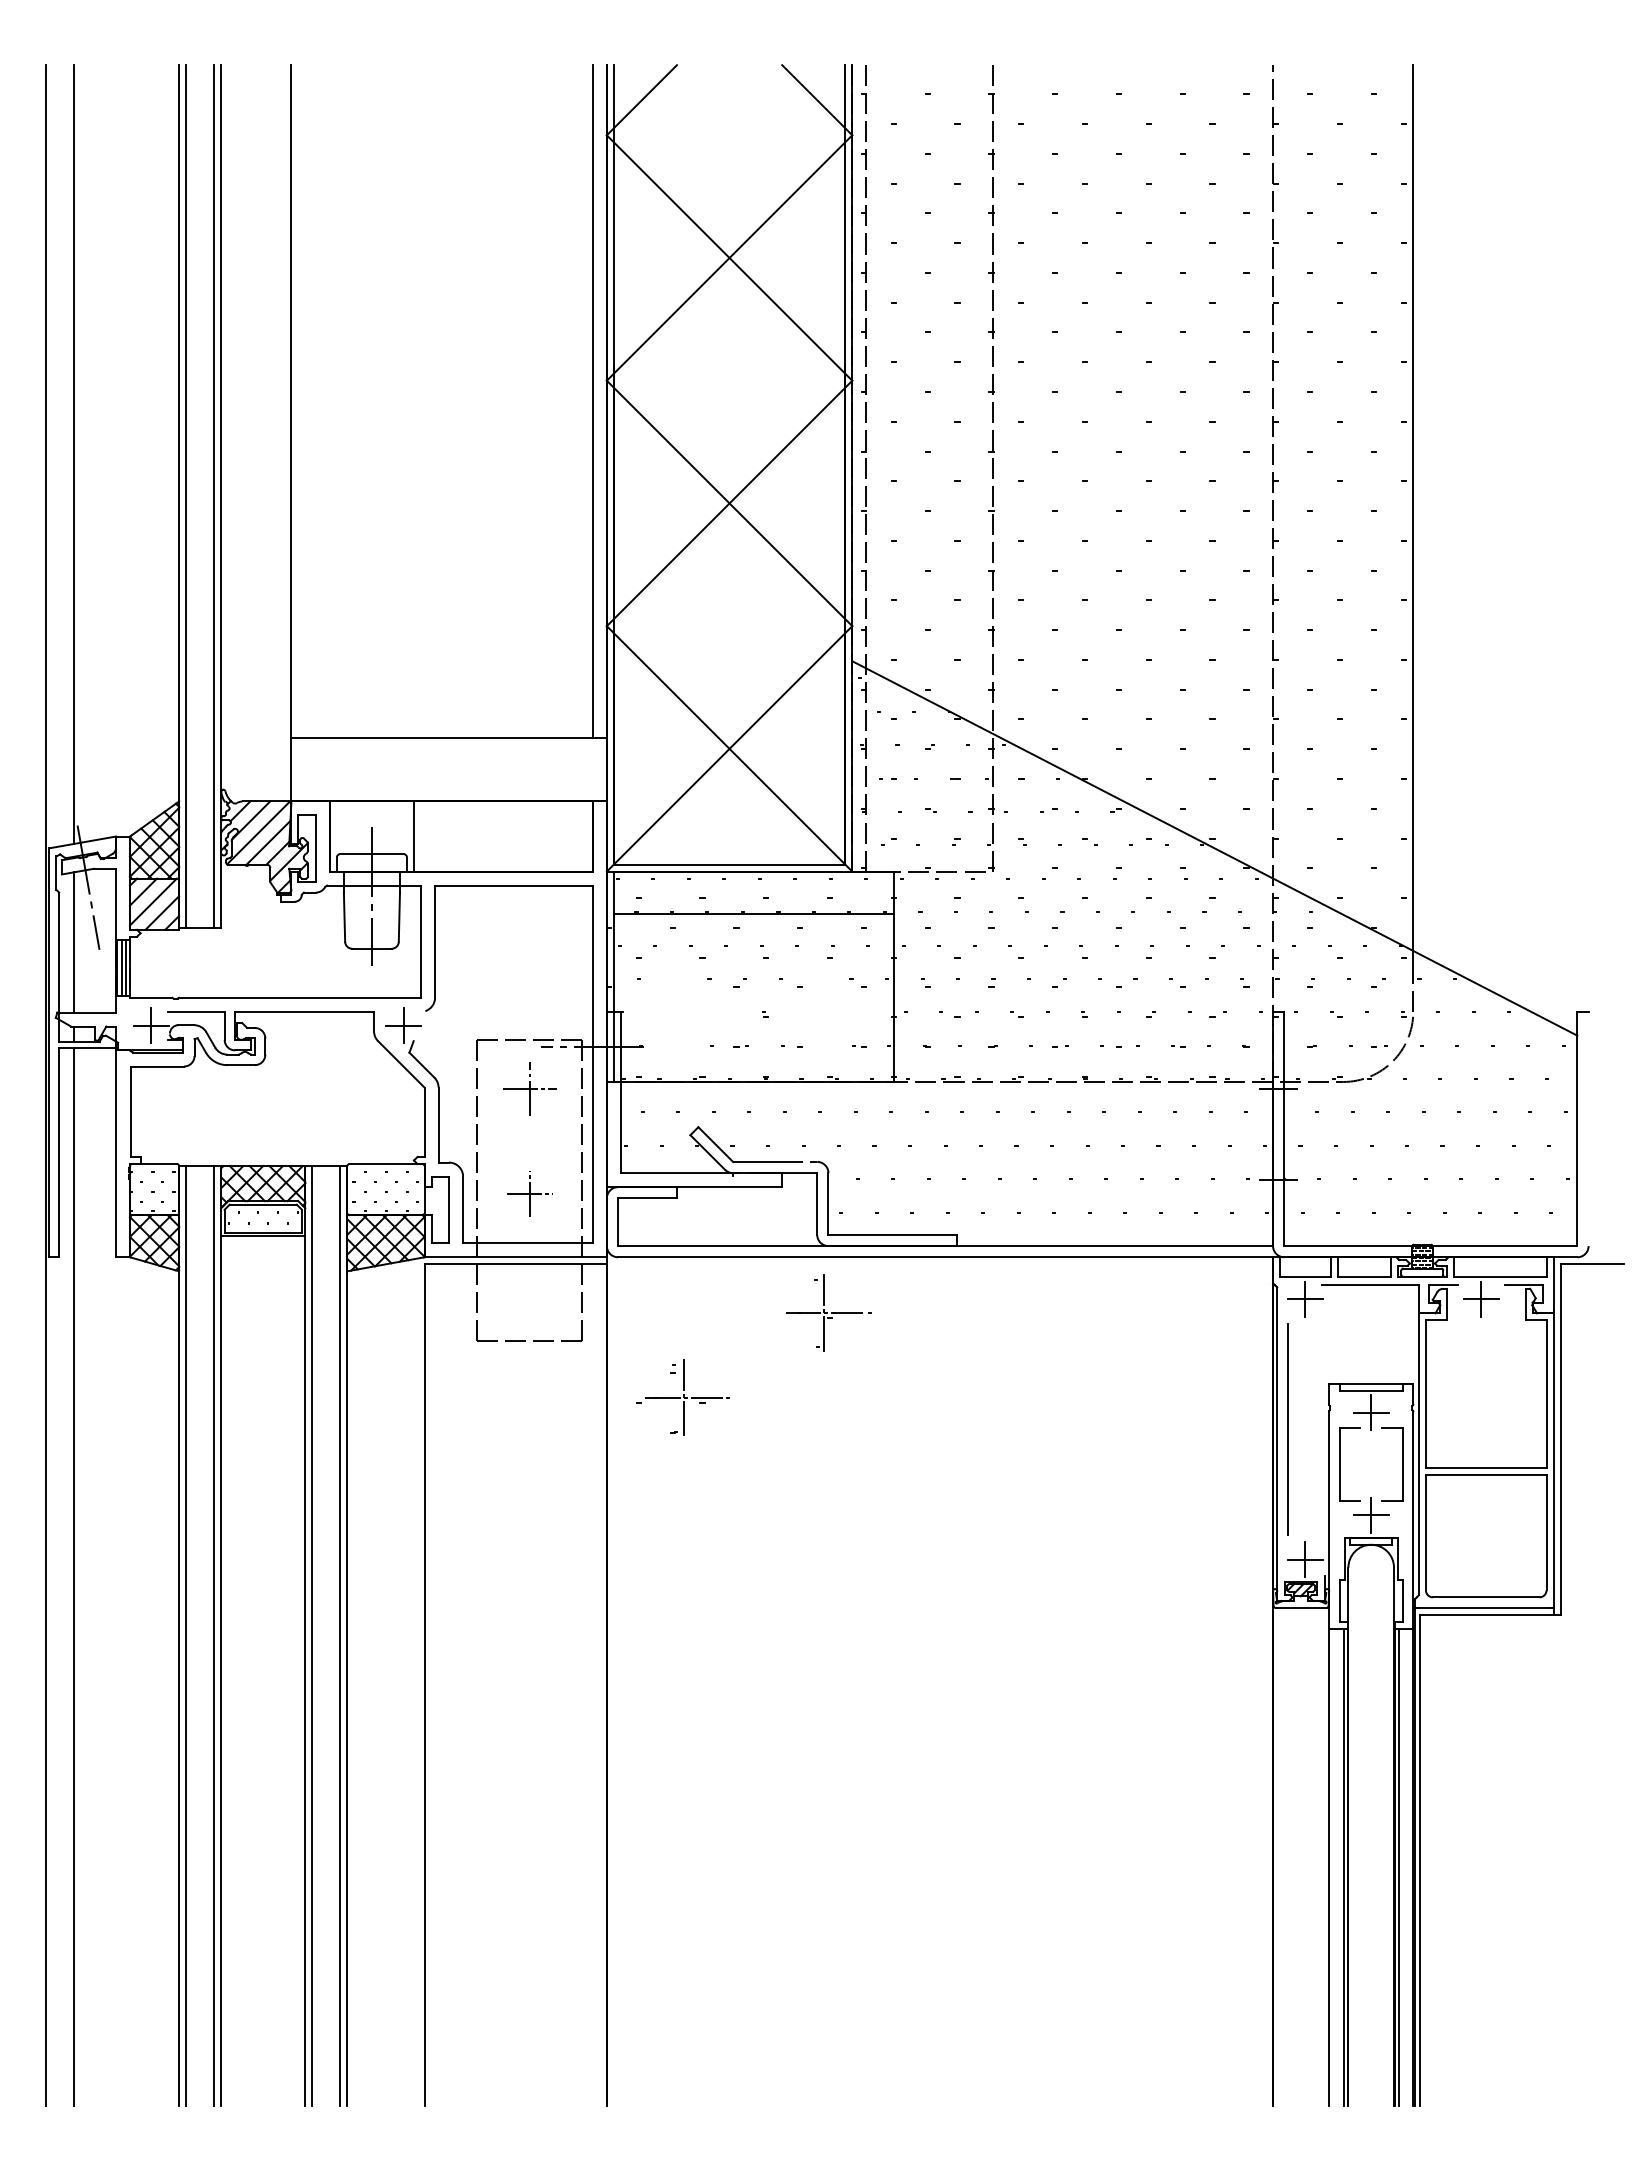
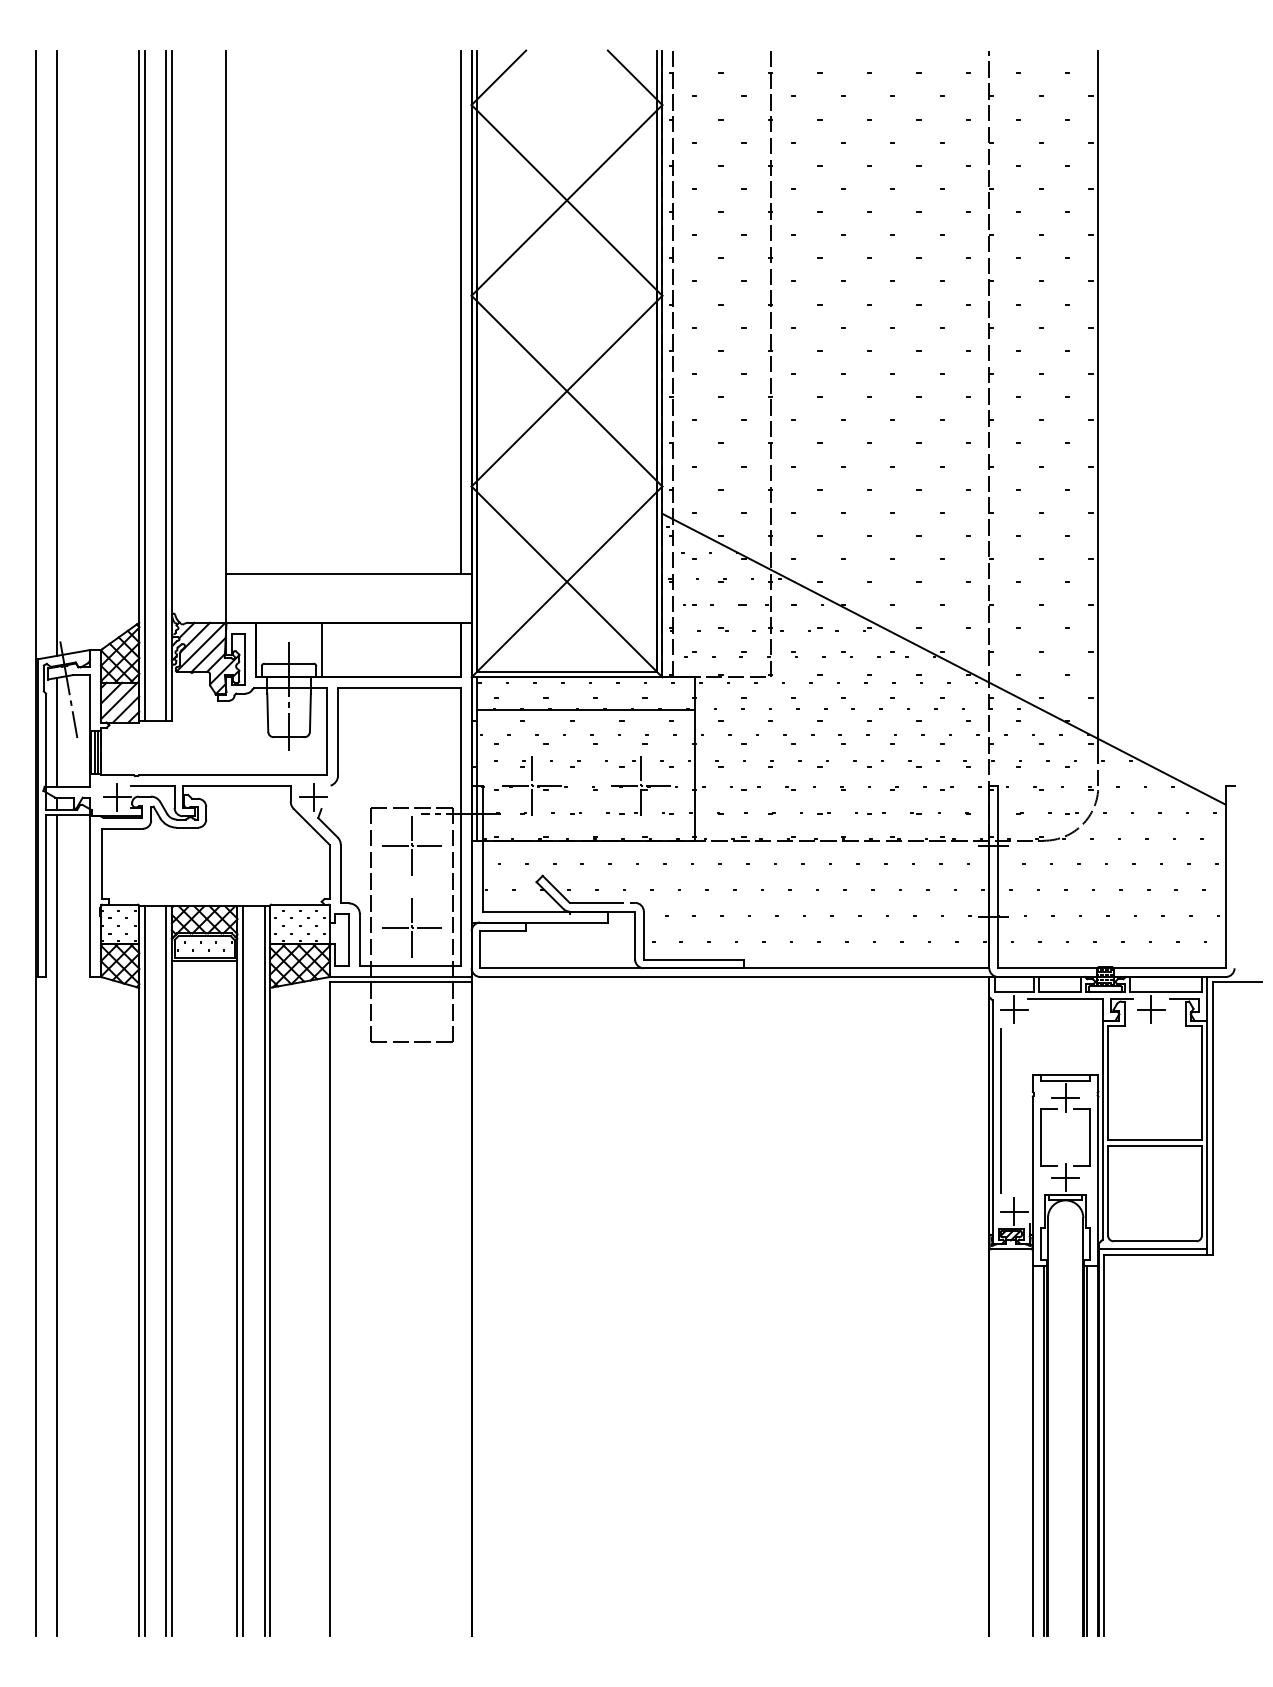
part: (529, 1088) -> (411, 845), size x1.43
part: (529, 1193) -> (411, 927), size x1.67
part: (829, 1311) -> (644, 785), moved
part: (682, 1396) -> (530, 785), moved

